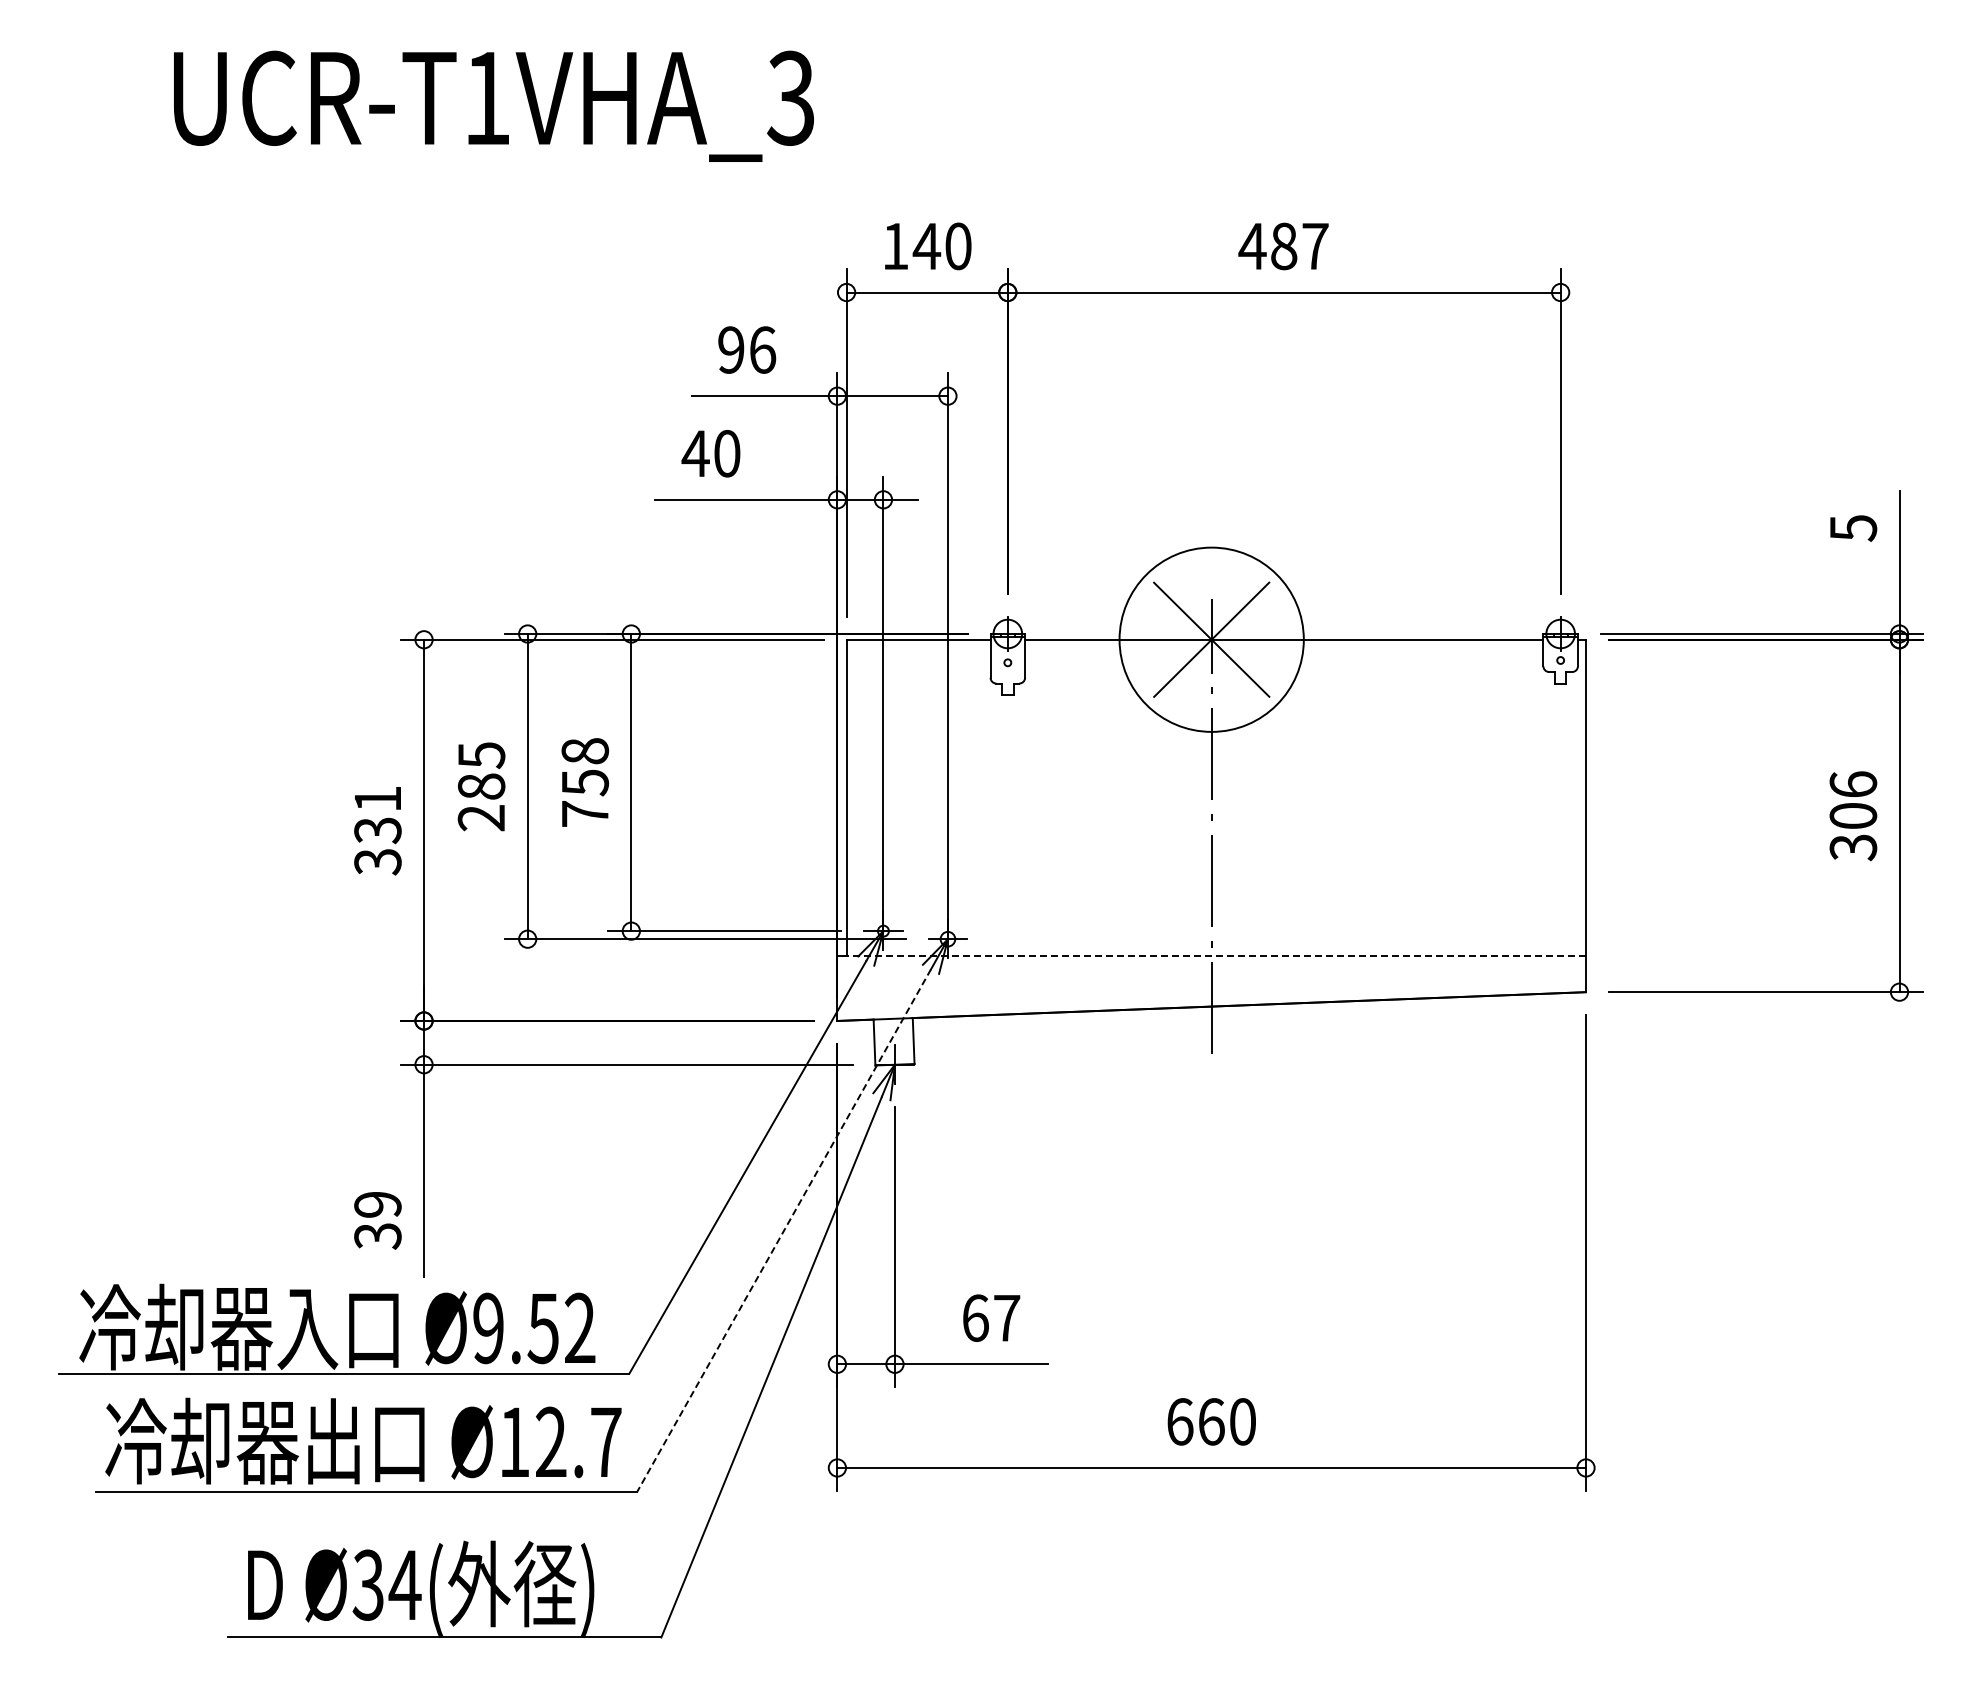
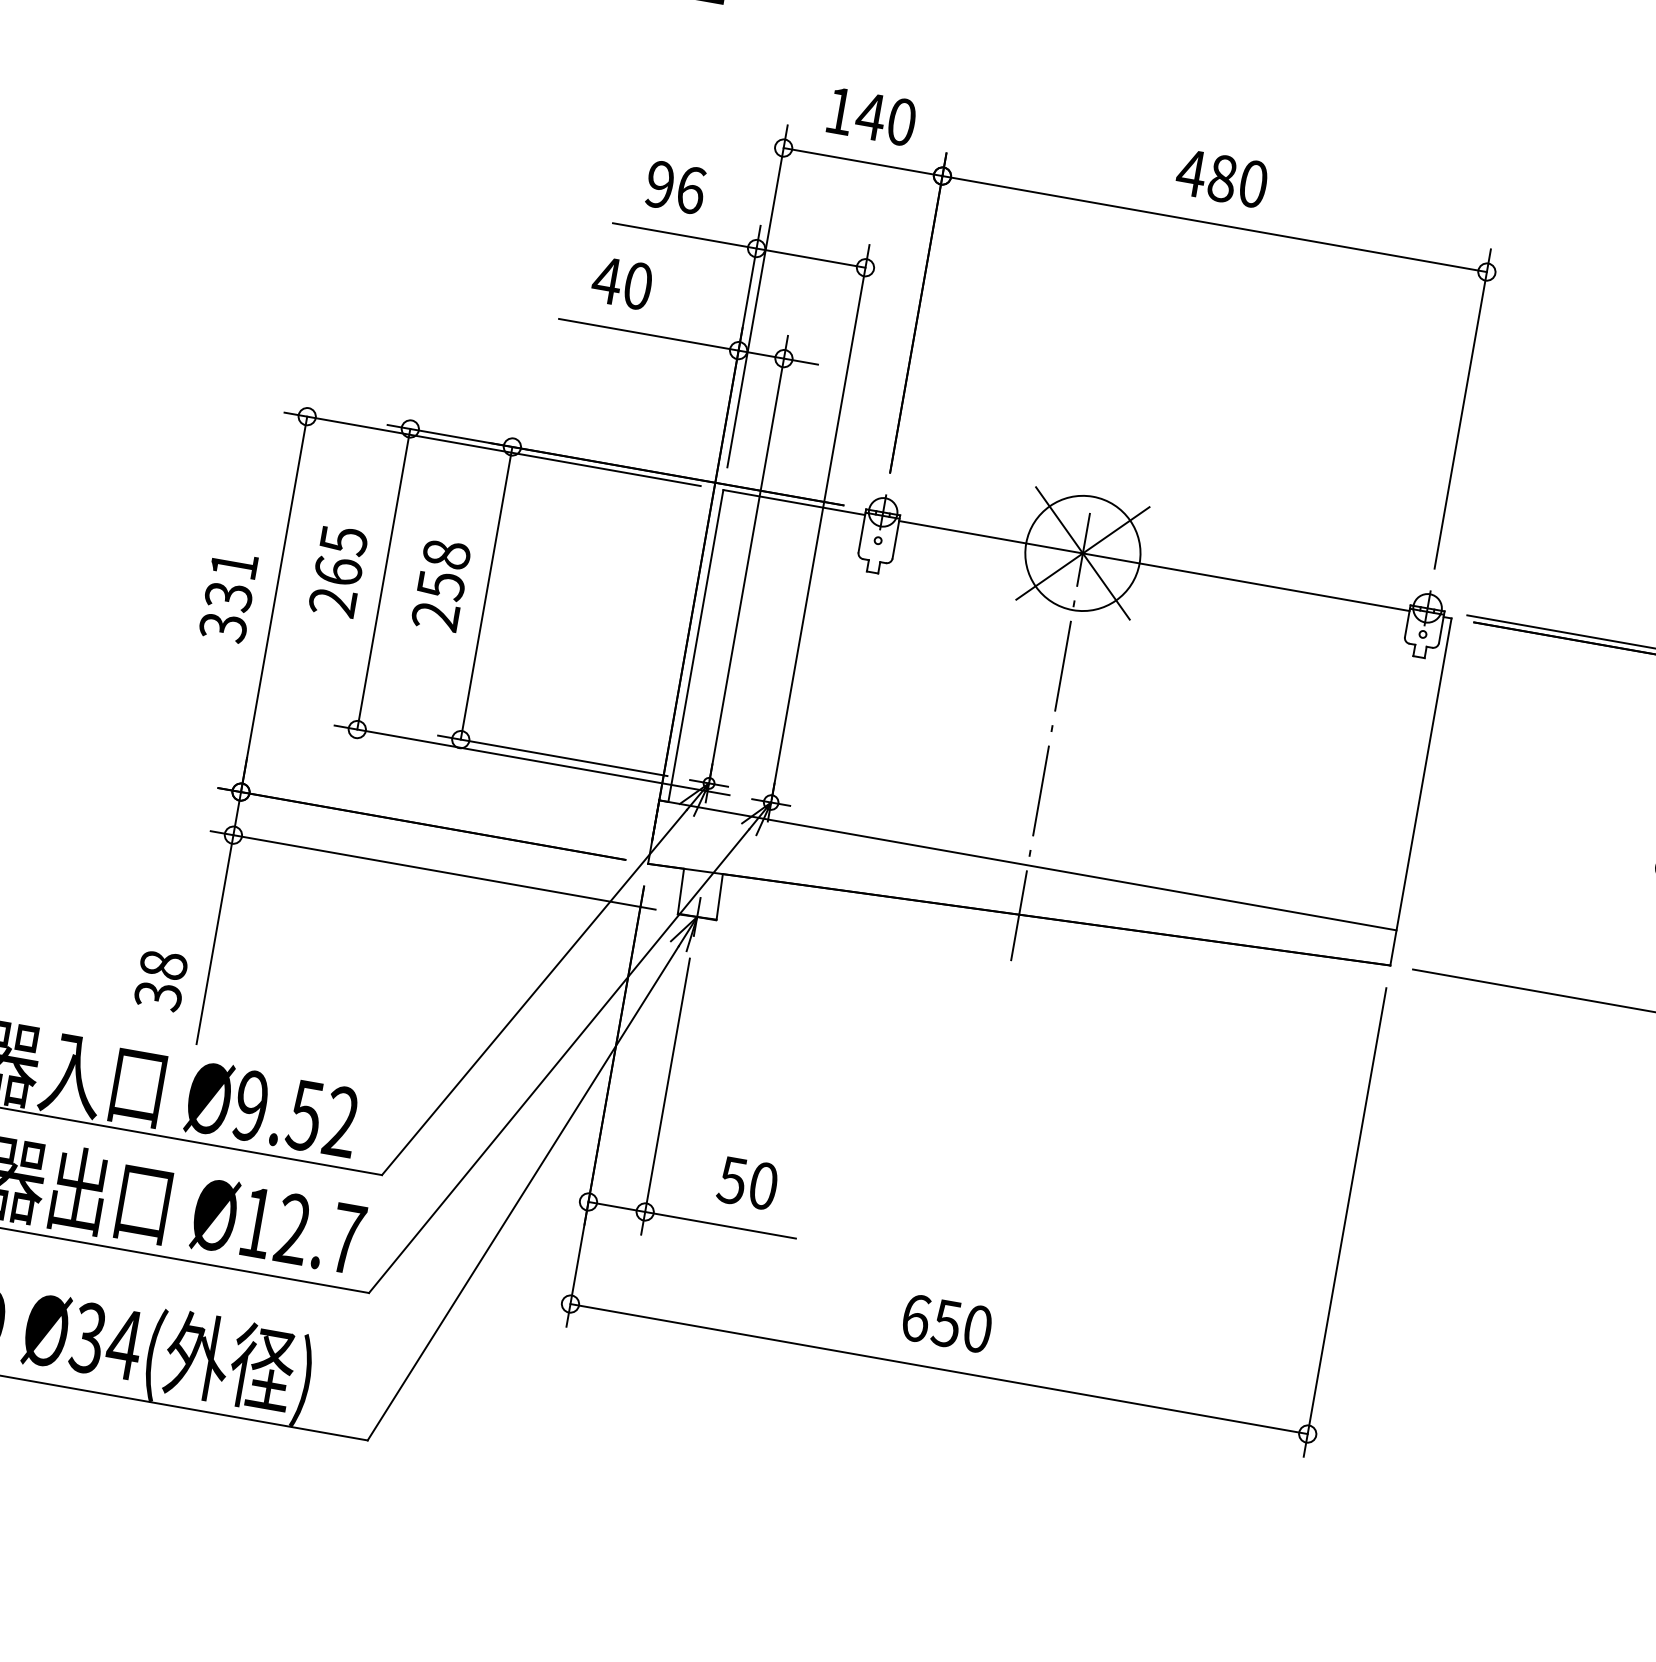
text: (1315, 246) -> (1253, 184), 487 -> 480
circle: (1211, 639) -> (1082, 553), size x0.62
text: (481, 786) -> (338, 571), 285 -> 265
text: (584, 814) -> (434, 616), 758 -> 258
line: (1211, 956) -> (1027, 865), dashed -> solid
text: (377, 1204) -> (163, 964), 39 -> 38
line: (784, 1230) -> (559, 1061), dashed -> solid
text: (990, 1317) -> (747, 1182), 67 -> 50
text: (1210, 1421) -> (946, 1323), 660 -> 650

